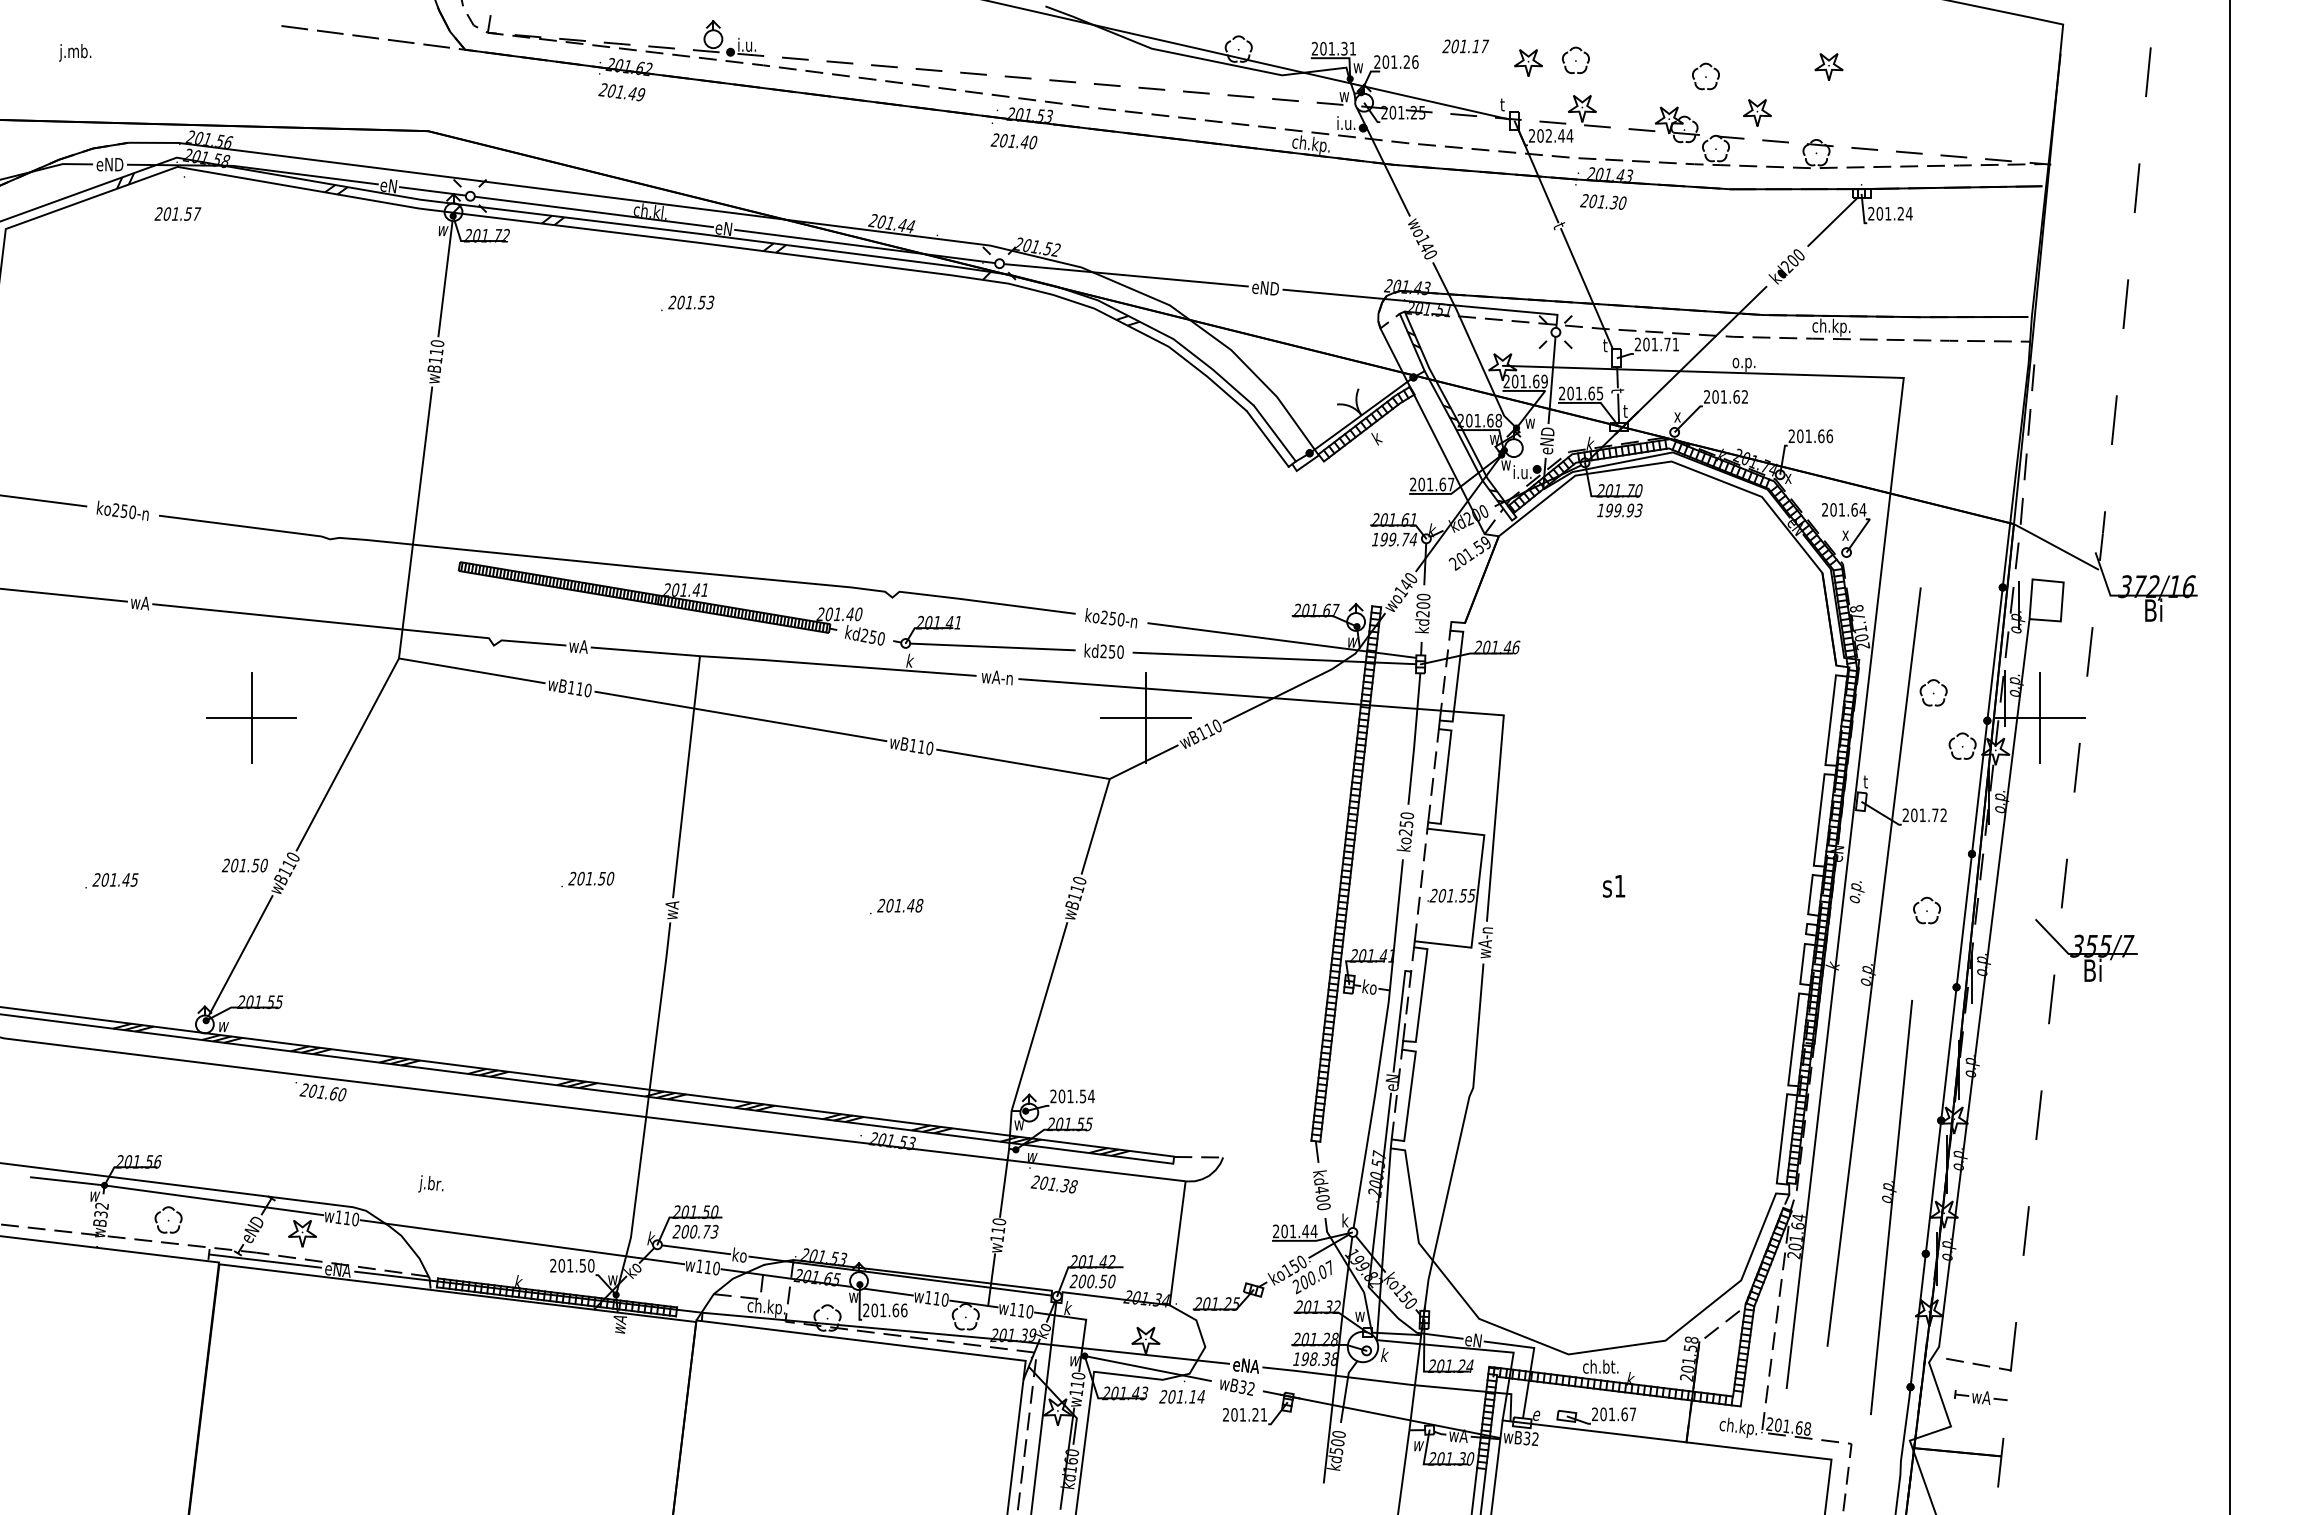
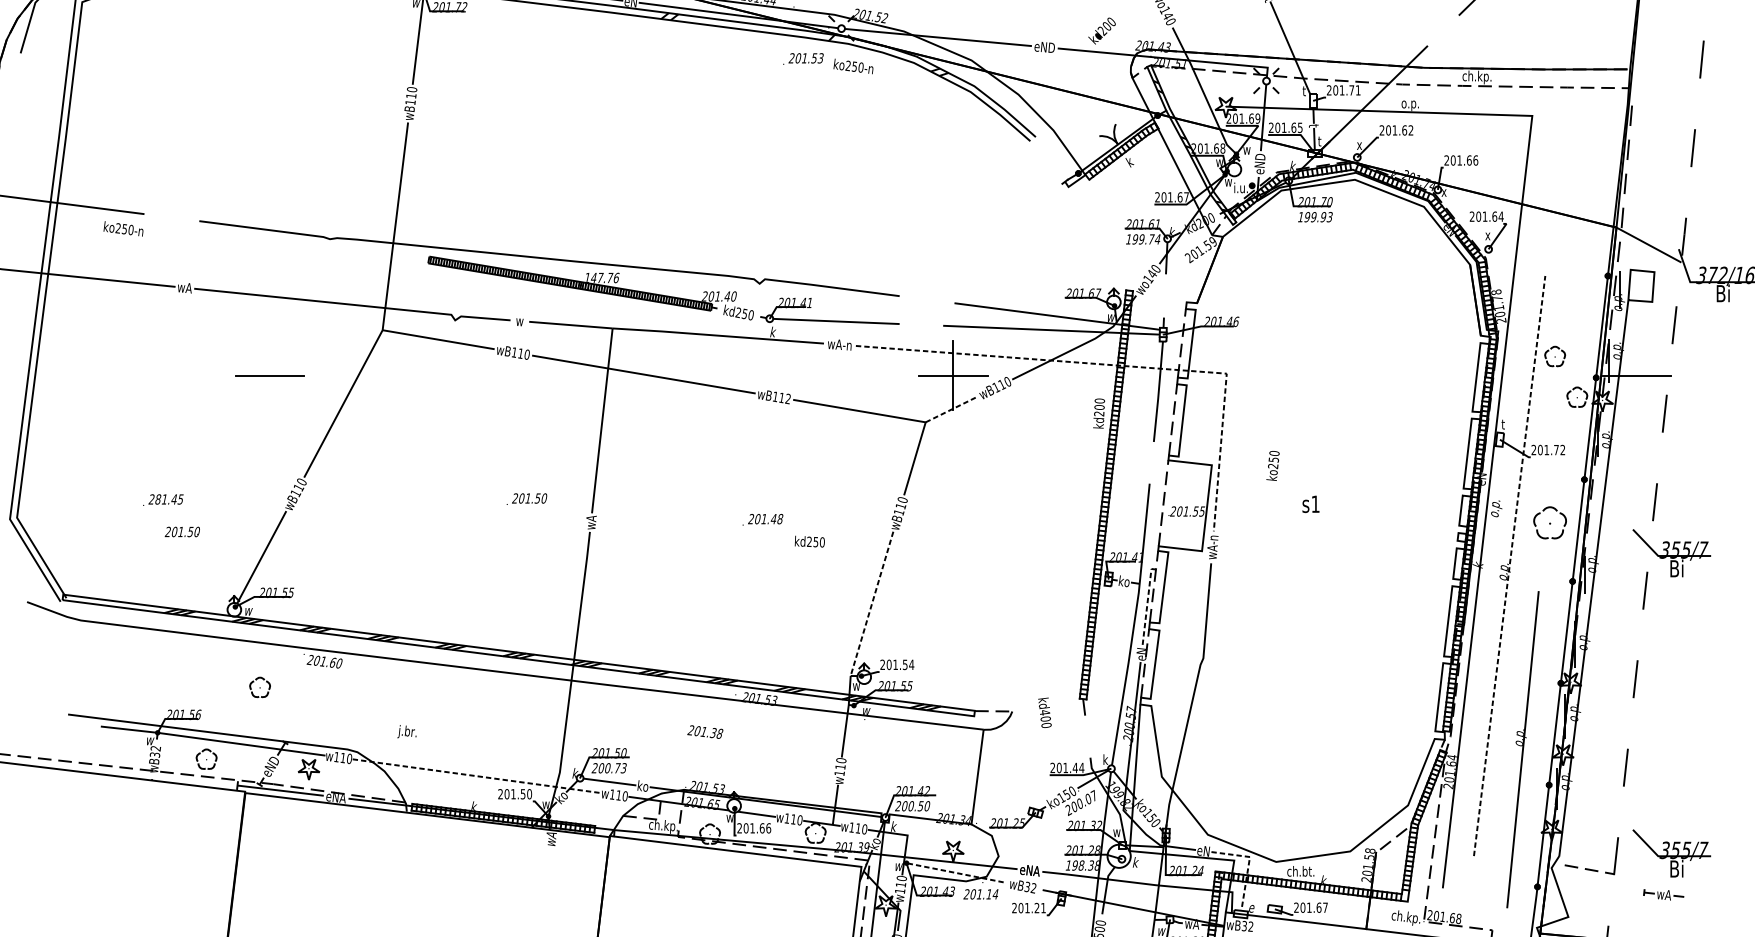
text: (1786, 266) -> (1101, 30), moved
text: (687, 302) -> (803, 58), moved
line: (1274, 433) -> (1051, 158), removed
line: (1267, 438) -> (1046, 162), removed
text: (122, 510) -> (123, 228), moved
text: (686, 589) -> (602, 277), 201.41 -> 147.76
text: (1422, 613) -> (1098, 413), moved
text: (1111, 618) -> (853, 66), moved
text: (578, 646) -> (519, 321), wA -> w
text: (1103, 650) -> (809, 541), moved
line: (1365, 704) -> (1121, 365), solid -> dashed
line: (251, 717) -> (269, 375), removed
line: (2040, 717) -> (1636, 375), removed
text: (929, 748) -> (787, 399), wB110 -> wB112
line: (1144, 761) -> (952, 408), solid -> dashed
text: (1405, 831) -> (1273, 465), moved
text: (244, 865) -> (182, 531), moved
text: (105, 879) -> (158, 499), 201.45 -> 281.45
part: (1926, 910) -> (1549, 522), size x1.6
line: (1874, 967) -> (1509, 566), solid -> dashed
line: (1039, 1017) -> (872, 604), solid -> dashed
line: (1399, 1018) -> (1147, 605), solid -> dashed
part: (238, 1125) -> (260, 687), added
text: (1053, 1184) -> (704, 732), moved
text: (1321, 1190) -> (1044, 713), moved
line: (522, 1242) -> (477, 776), solid -> dashed
part: (2086, 1343) -> (1671, 853), added
line: (1532, 1357) -> (1248, 864), solid -> dashed
line: (1148, 1368) -> (955, 872), solid -> dashed
part: (1980, 1397) -> (1663, 894), moved

